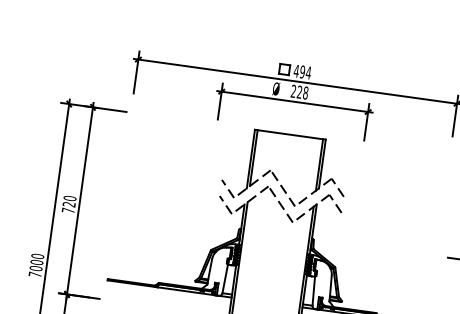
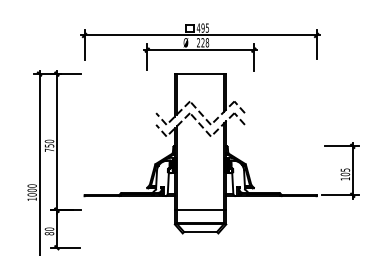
text: (308, 72) -> (207, 27), 494 -> 495
text: (69, 204) -> (49, 145), 720 -> 750
text: (34, 273) -> (31, 198), 7000 -> 1000

